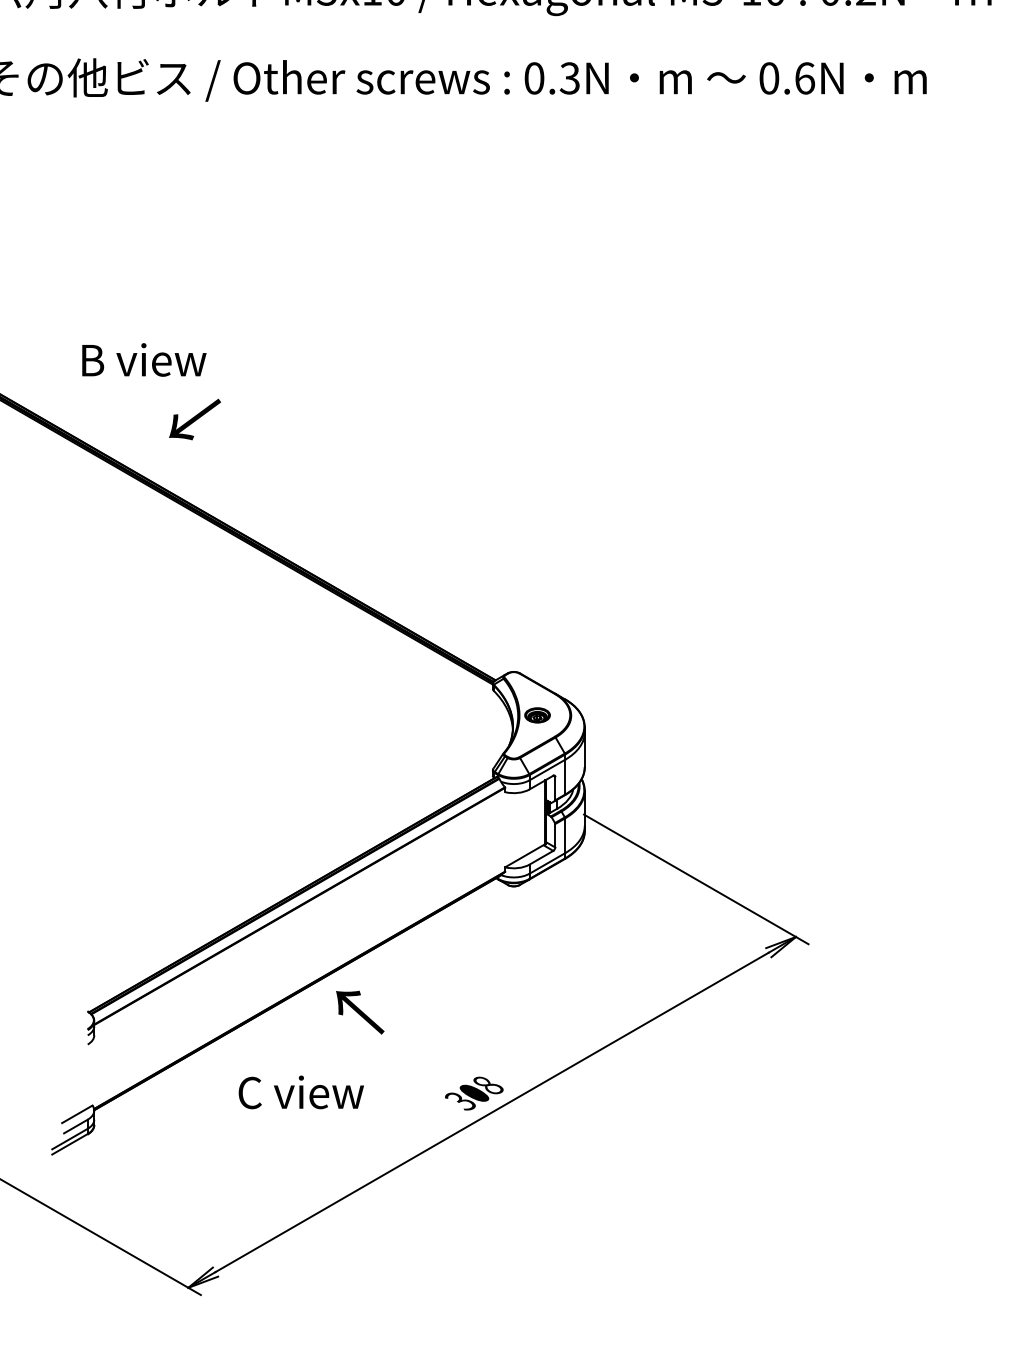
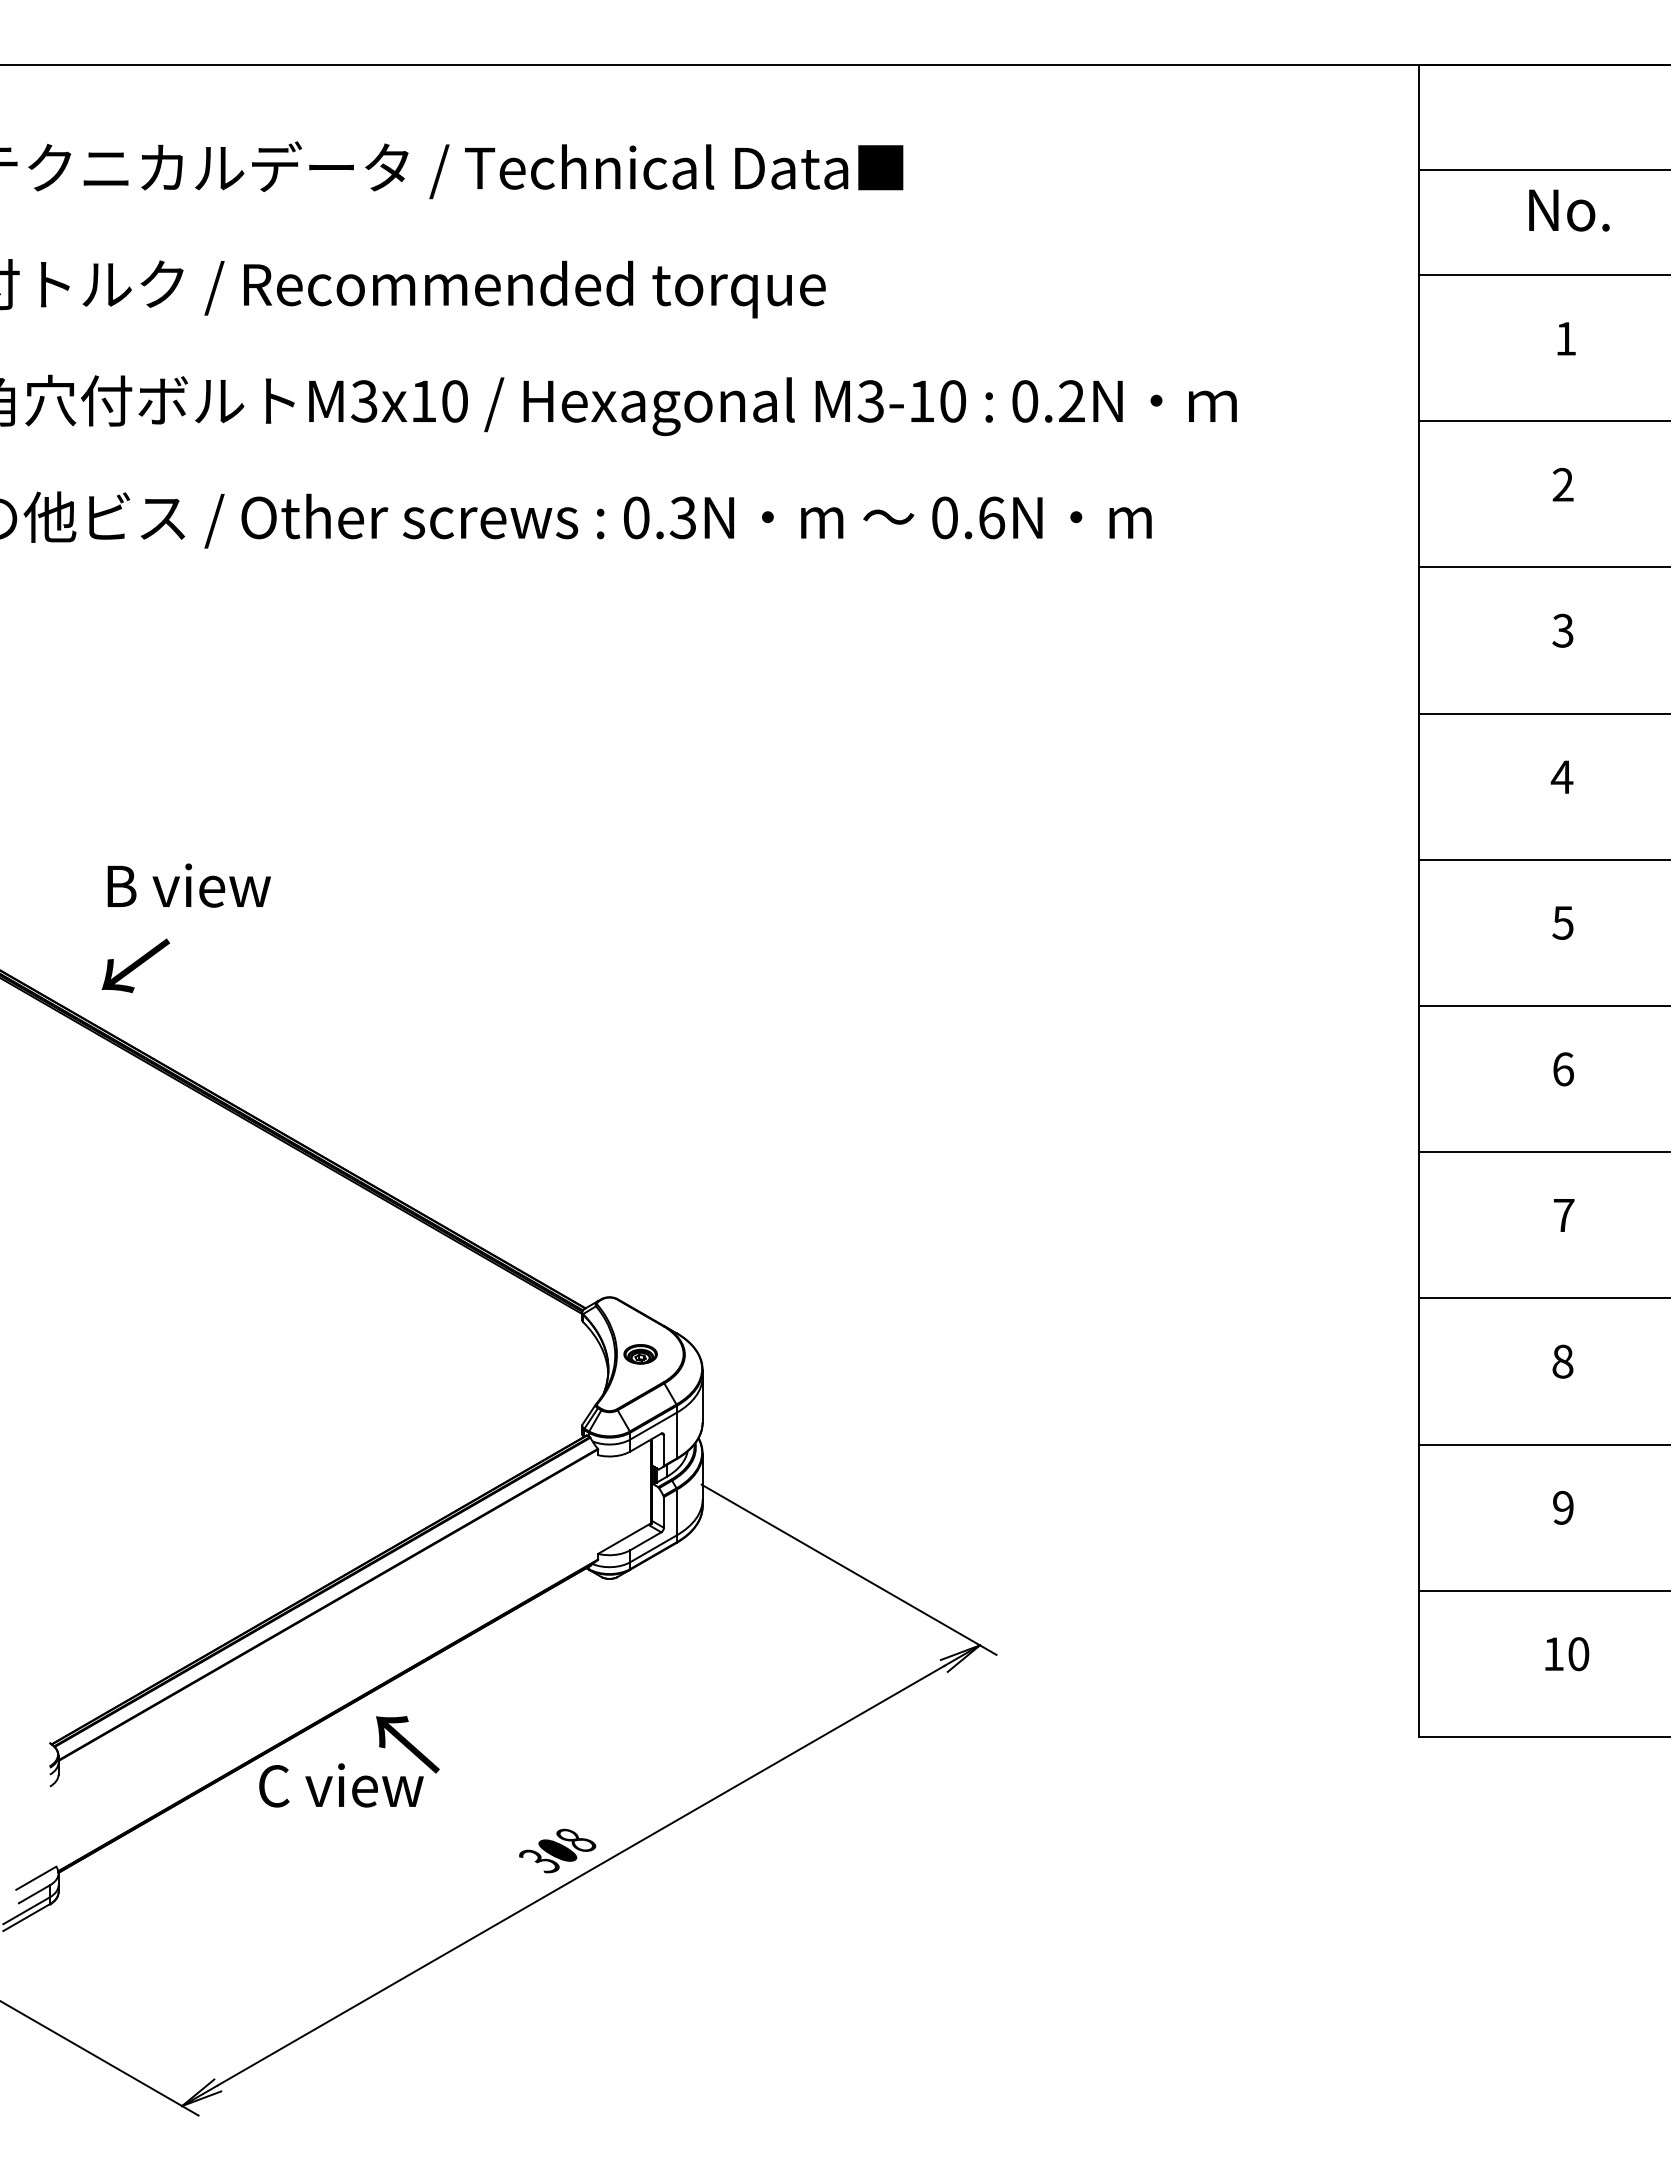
text: (143, 359) -> (188, 885), moved
text: (194, 419) -> (135, 965), moved
text: (301, 1092) -> (341, 1785), moved

